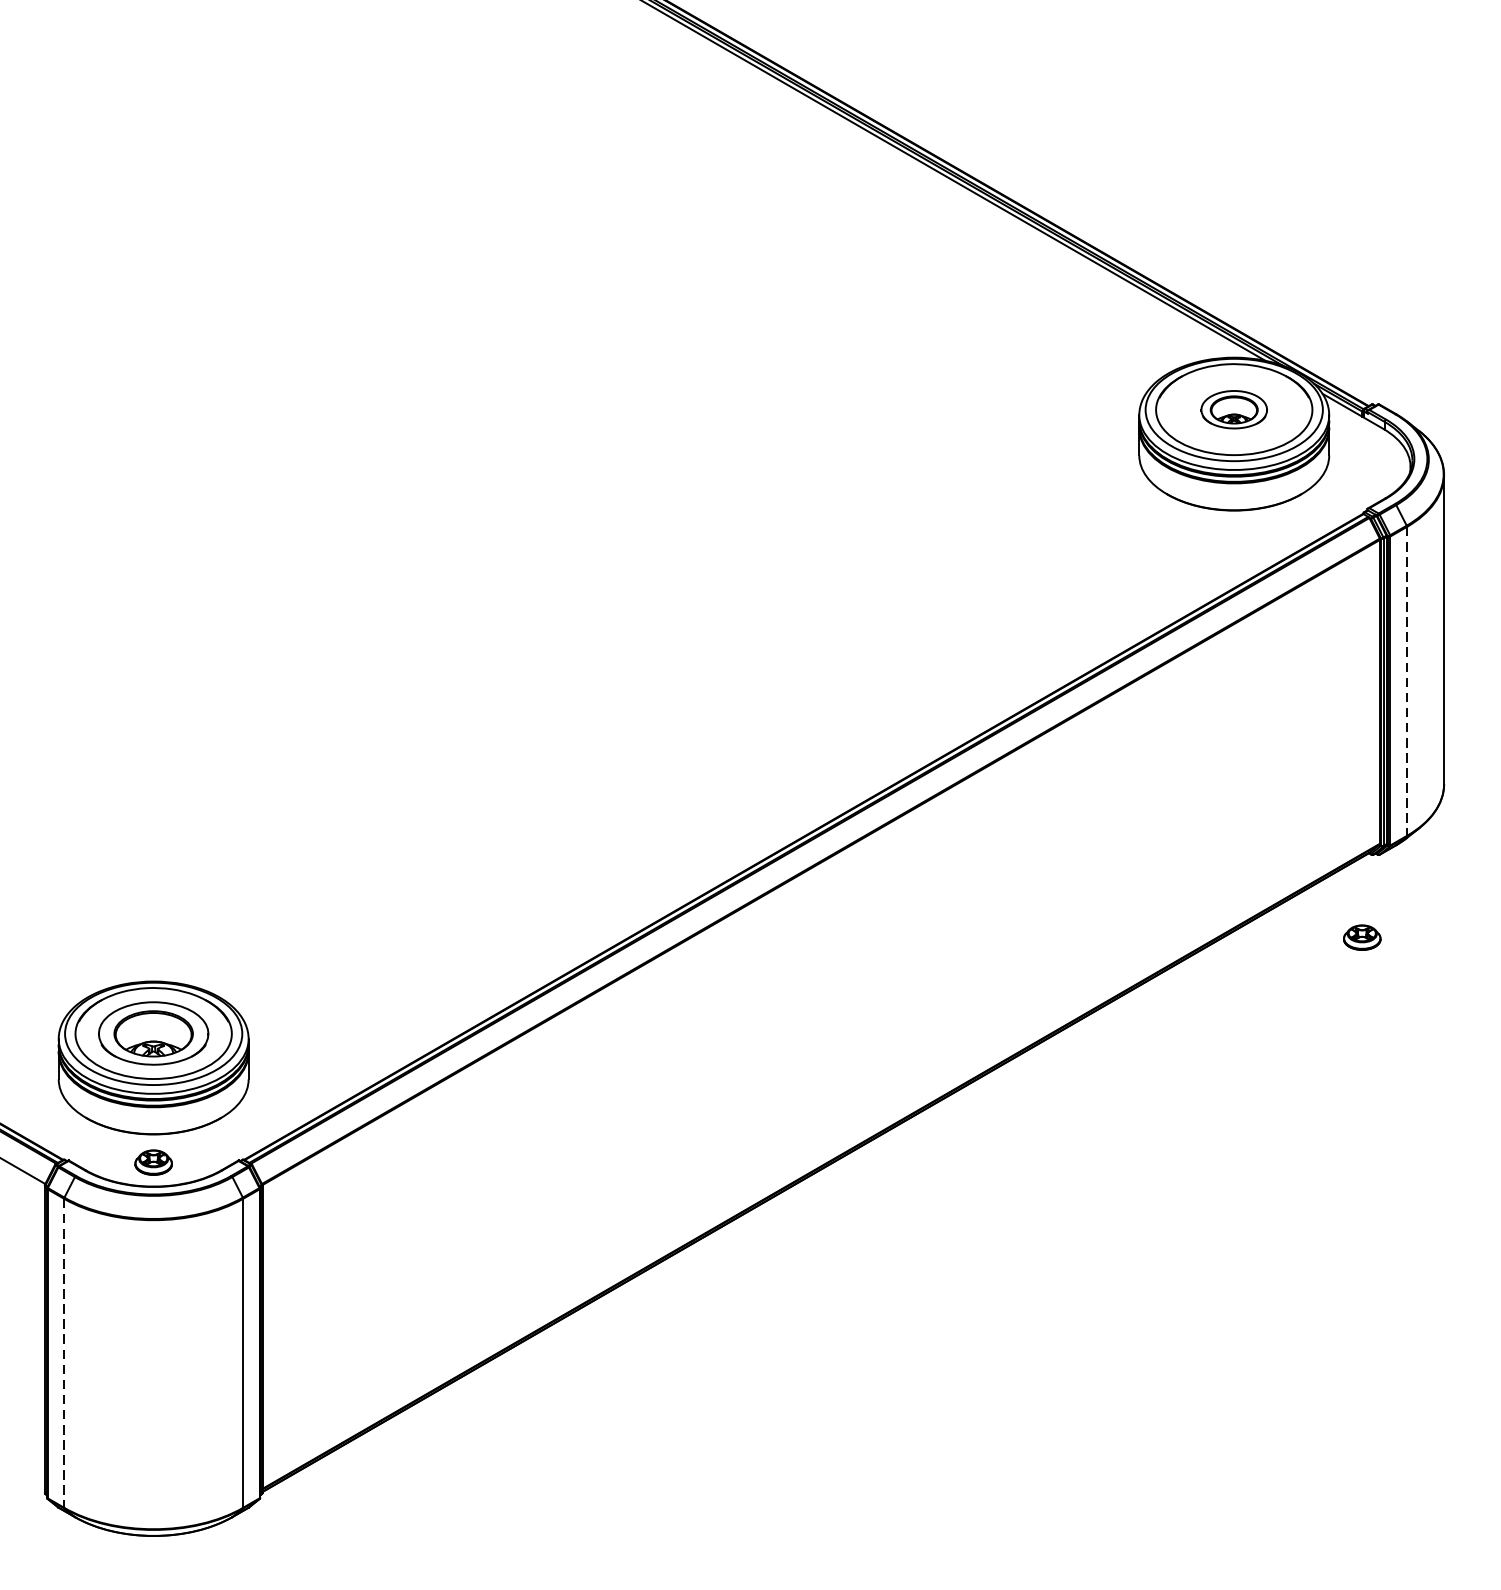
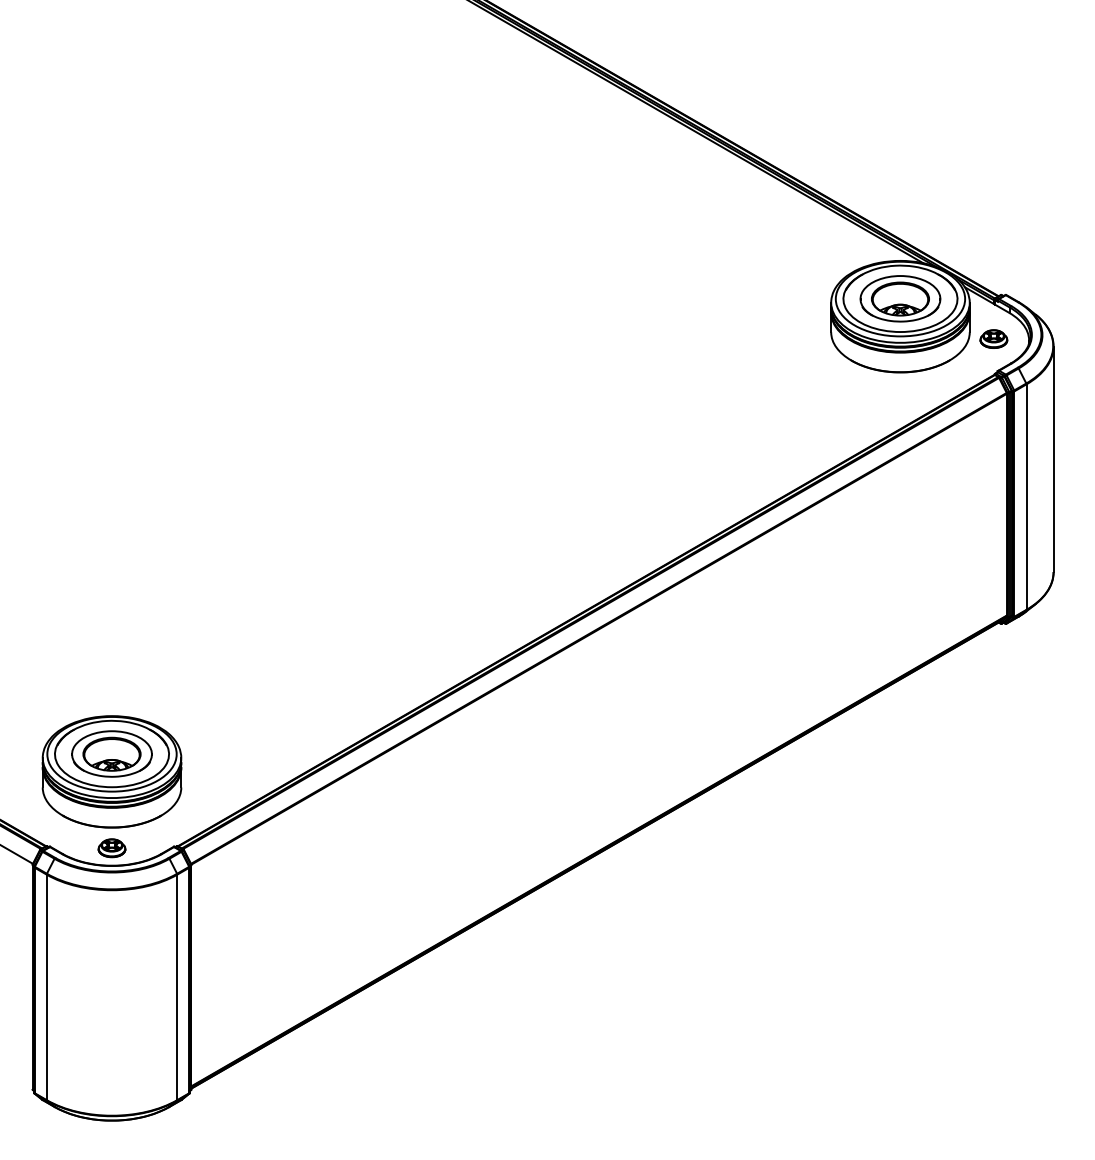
part: (1234, 409) -> (900, 298), size x1.67
line: (1406, 681) -> (1026, 497), dashed -> solid
part: (1361, 936) -> (993, 338), moved
line: (63, 1353) -> (46, 987), dashed -> solid

